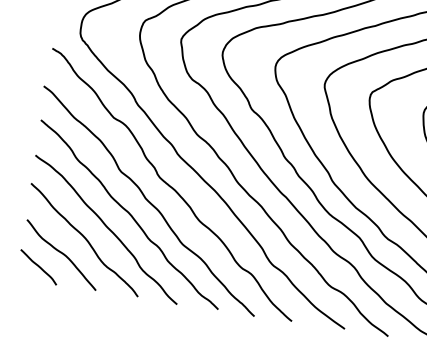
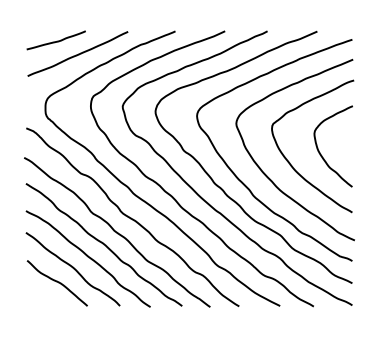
curve: (38, 267) -> (41, 295), removed

